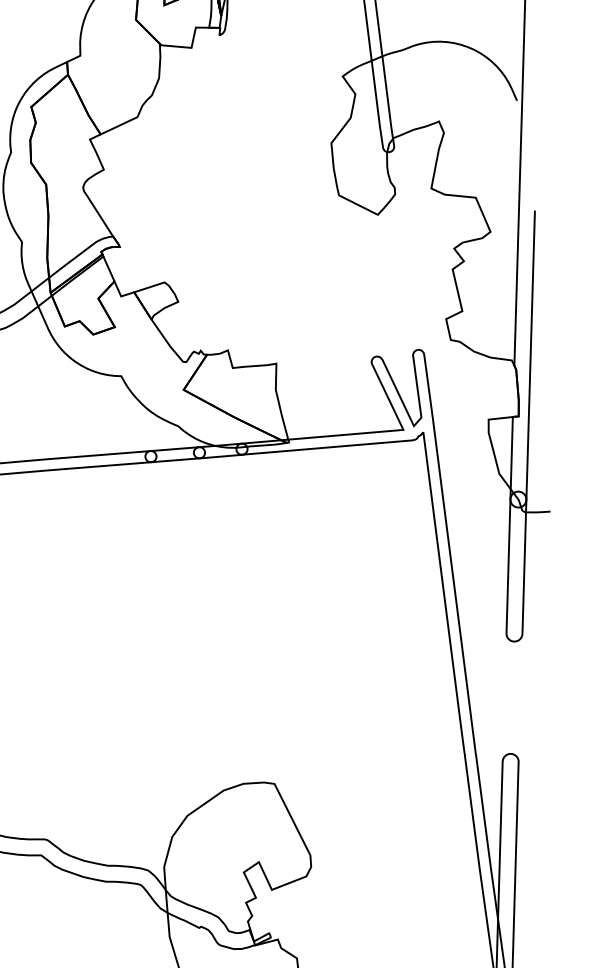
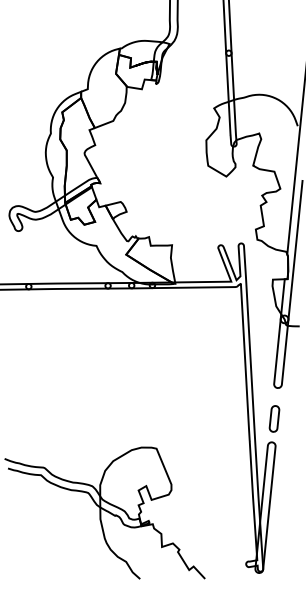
part: (512, 704) -> (274, 418), added

